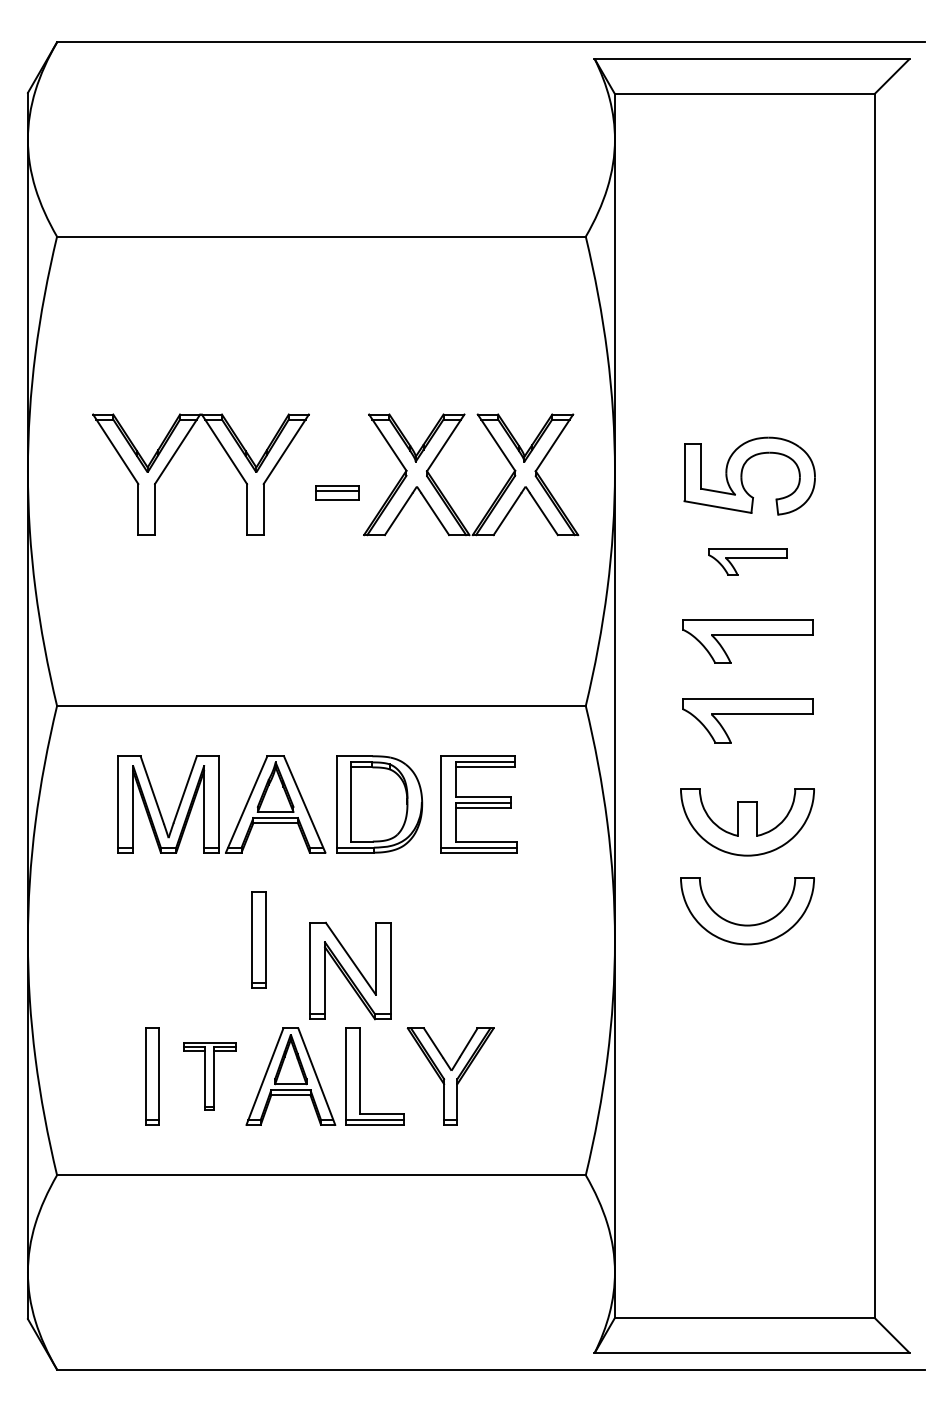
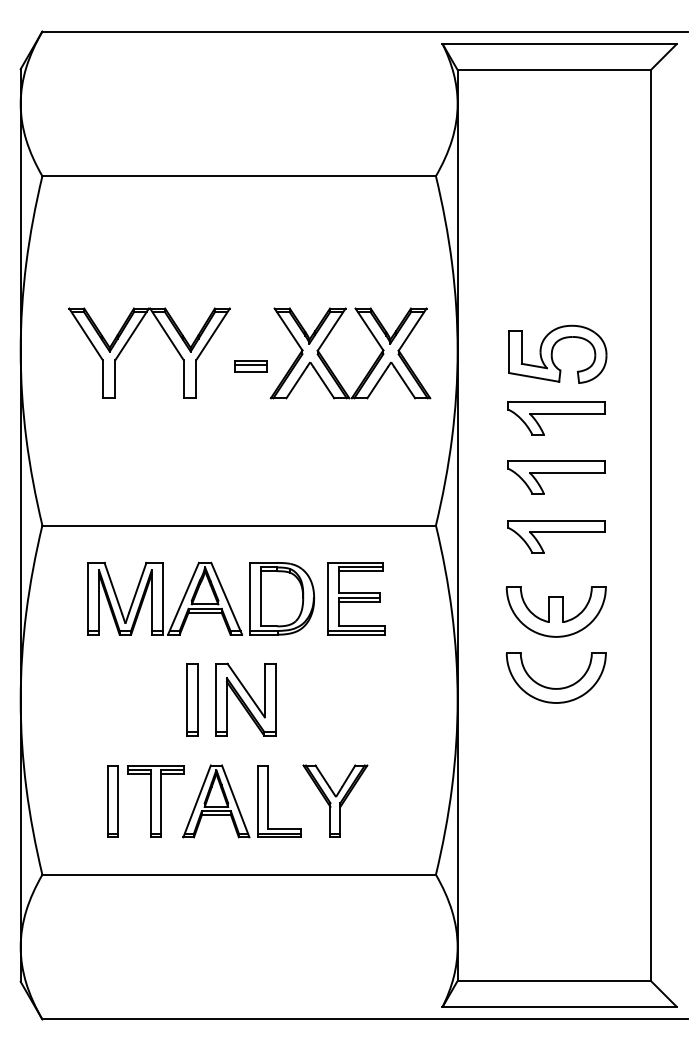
part: (747, 562) -> (556, 418), size x1.67
part: (350, 970) -> (245, 699), moved
part: (209, 1076) -> (155, 801), size x1.43

